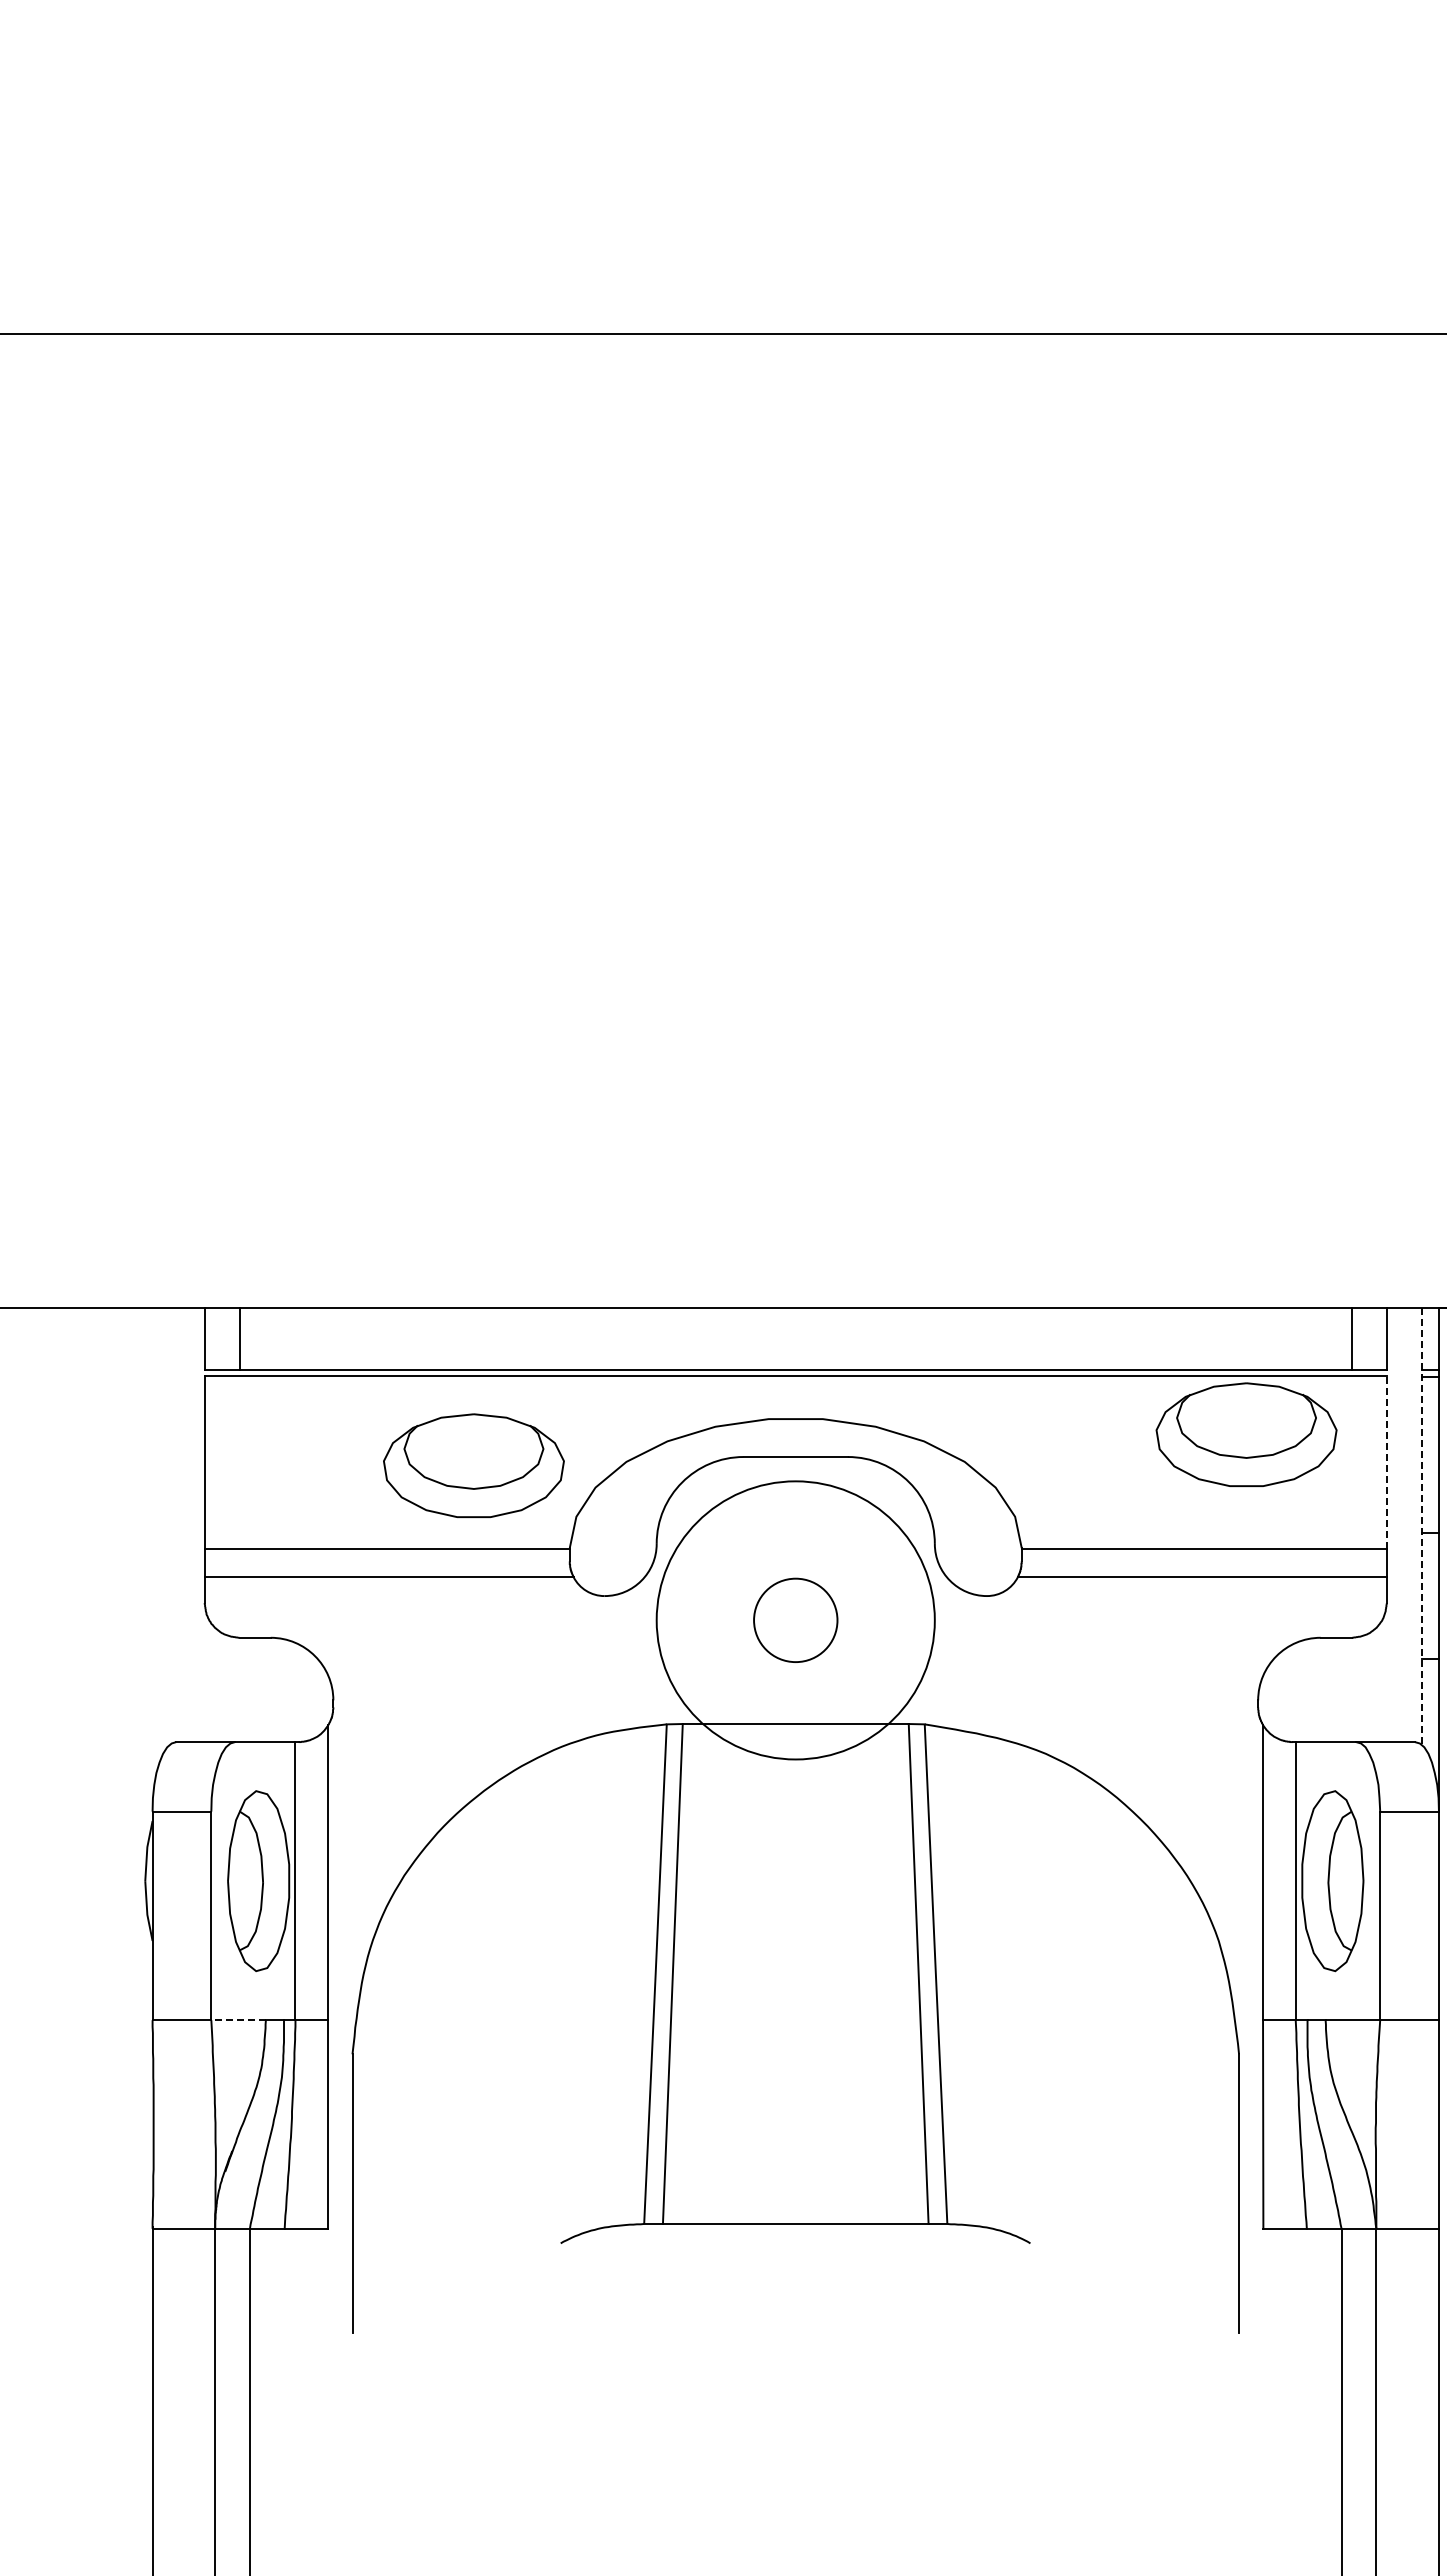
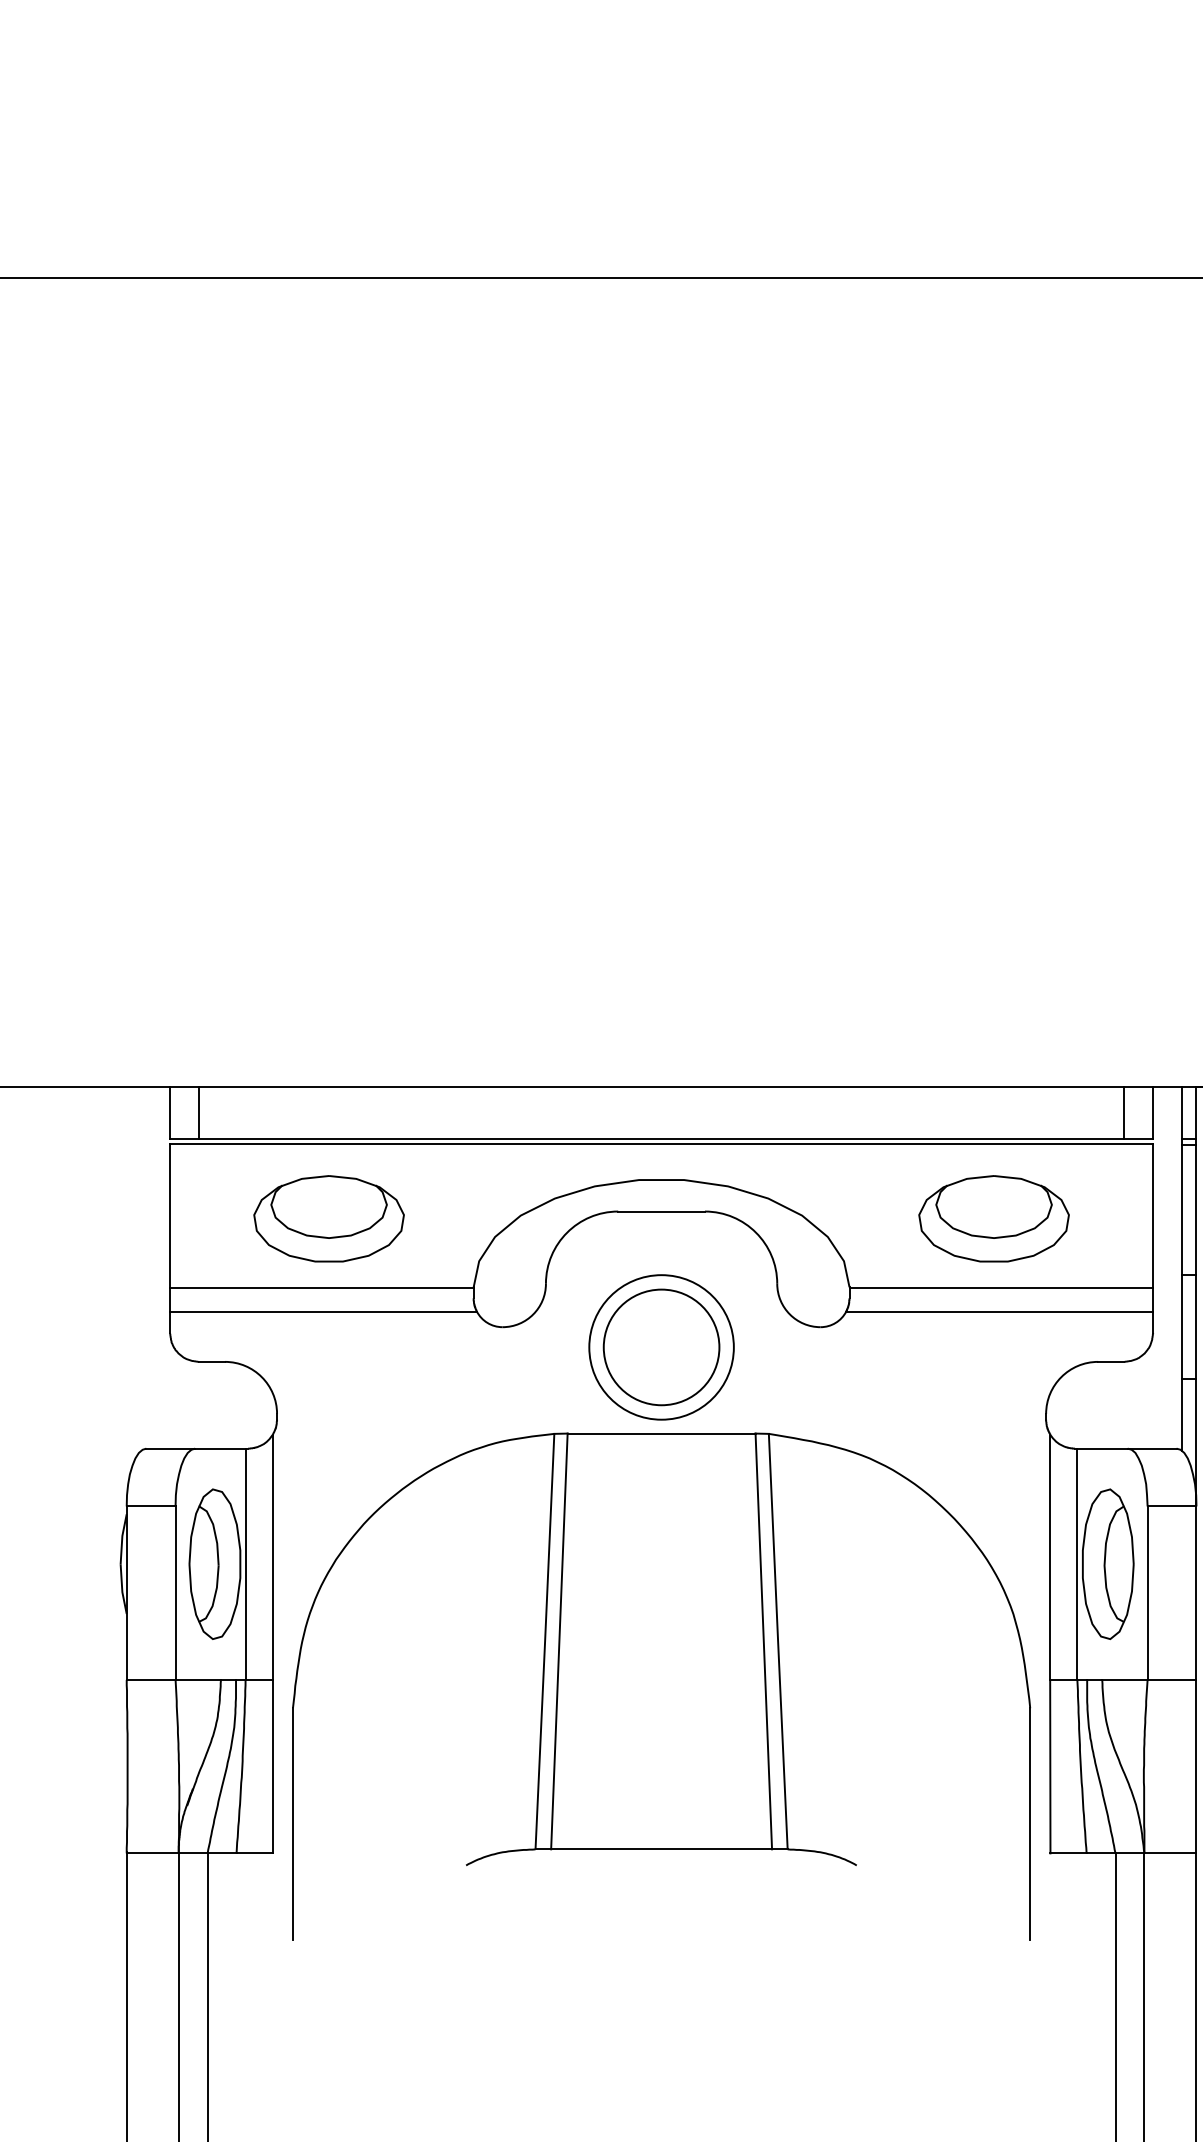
part: (1246, 1434) -> (994, 1218), moved
line: (1386, 1462) -> (1152, 1216), dashed -> solid
part: (473, 1465) -> (328, 1218), moved
line: (1421, 1526) -> (1181, 1269), dashed -> solid
circle: (795, 1619) -> (661, 1346), size x1.67
circle: (795, 1620) -> (661, 1347), size x0.62
line: (238, 2020) -> (198, 1680), dashed -> solid

